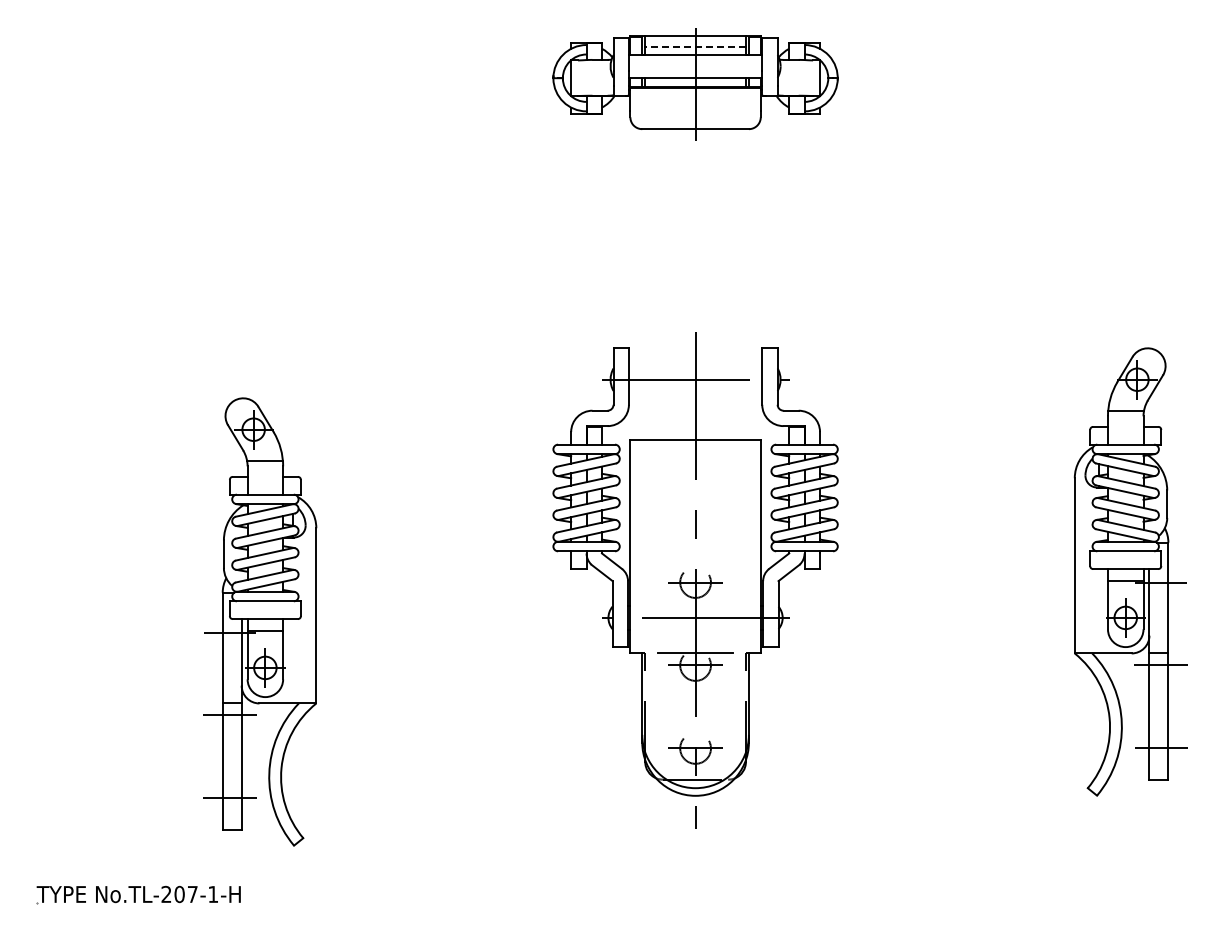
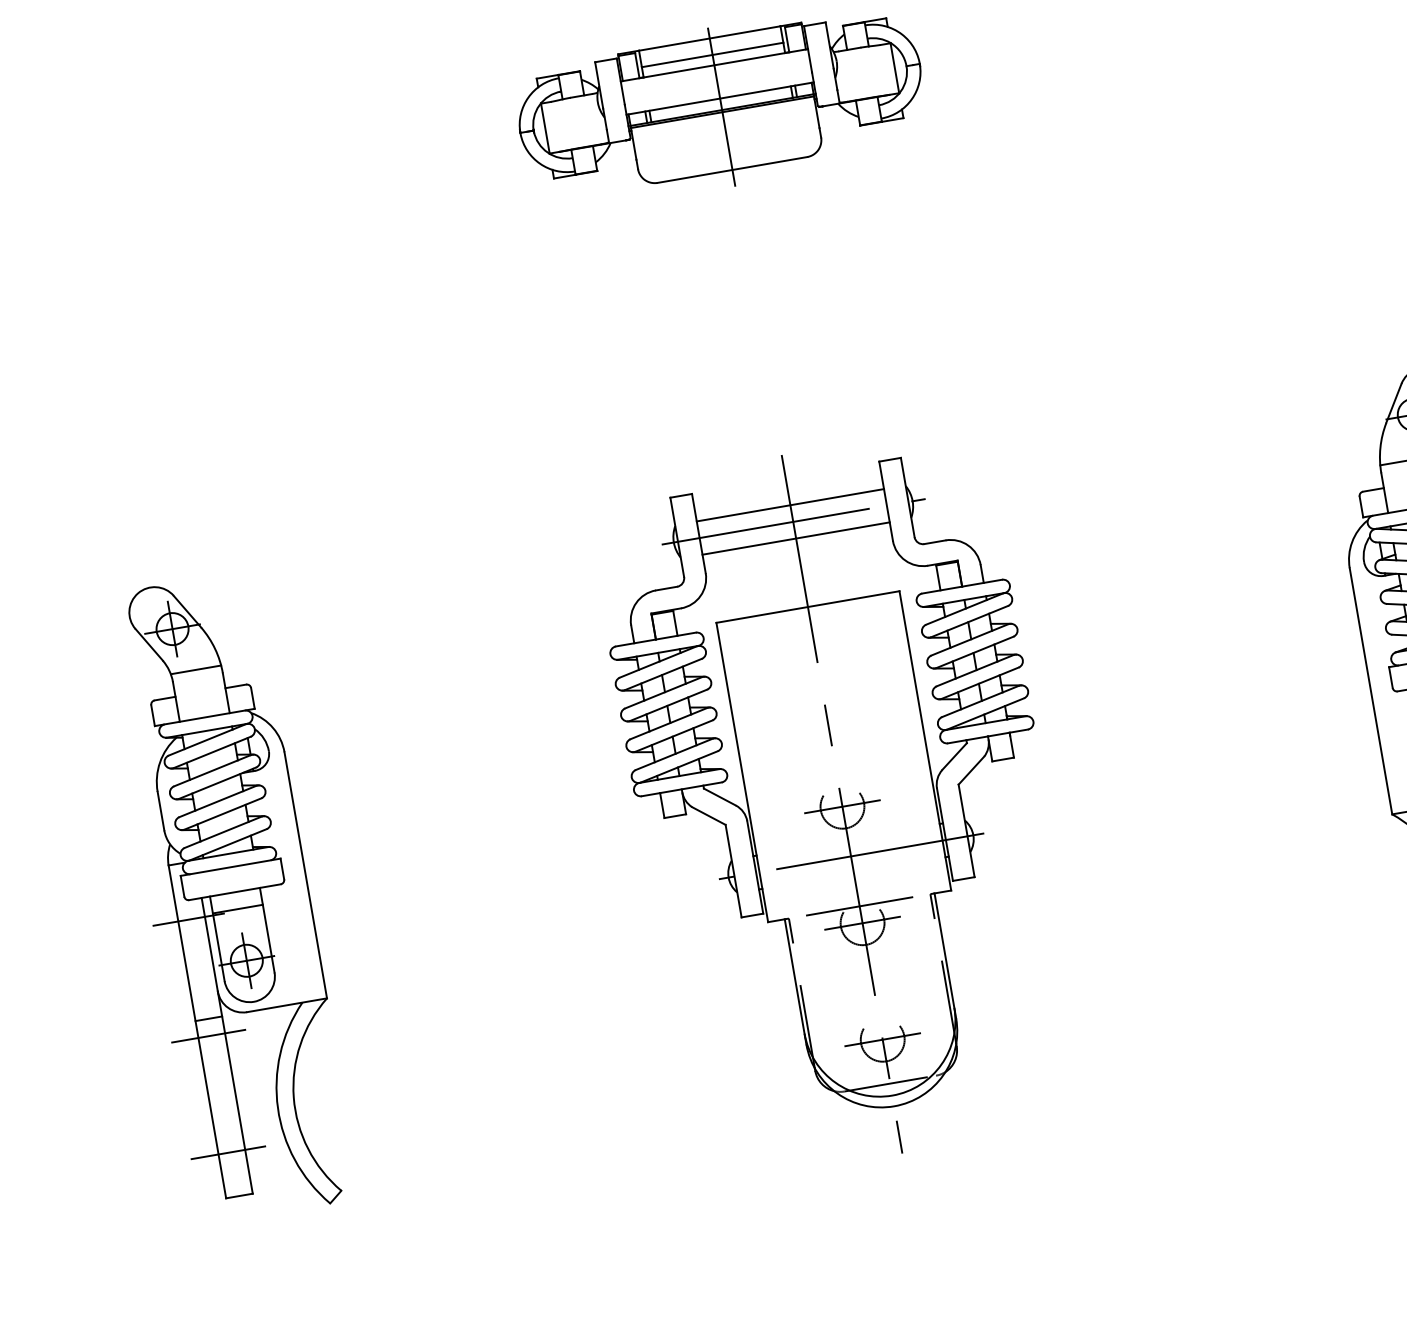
line: (695, 47) -> (712, 55), dashed -> solid
line: (695, 367) -> (790, 504), added
line: (695, 391) -> (795, 538), added
part: (260, 621) -> (228, 896), moved

